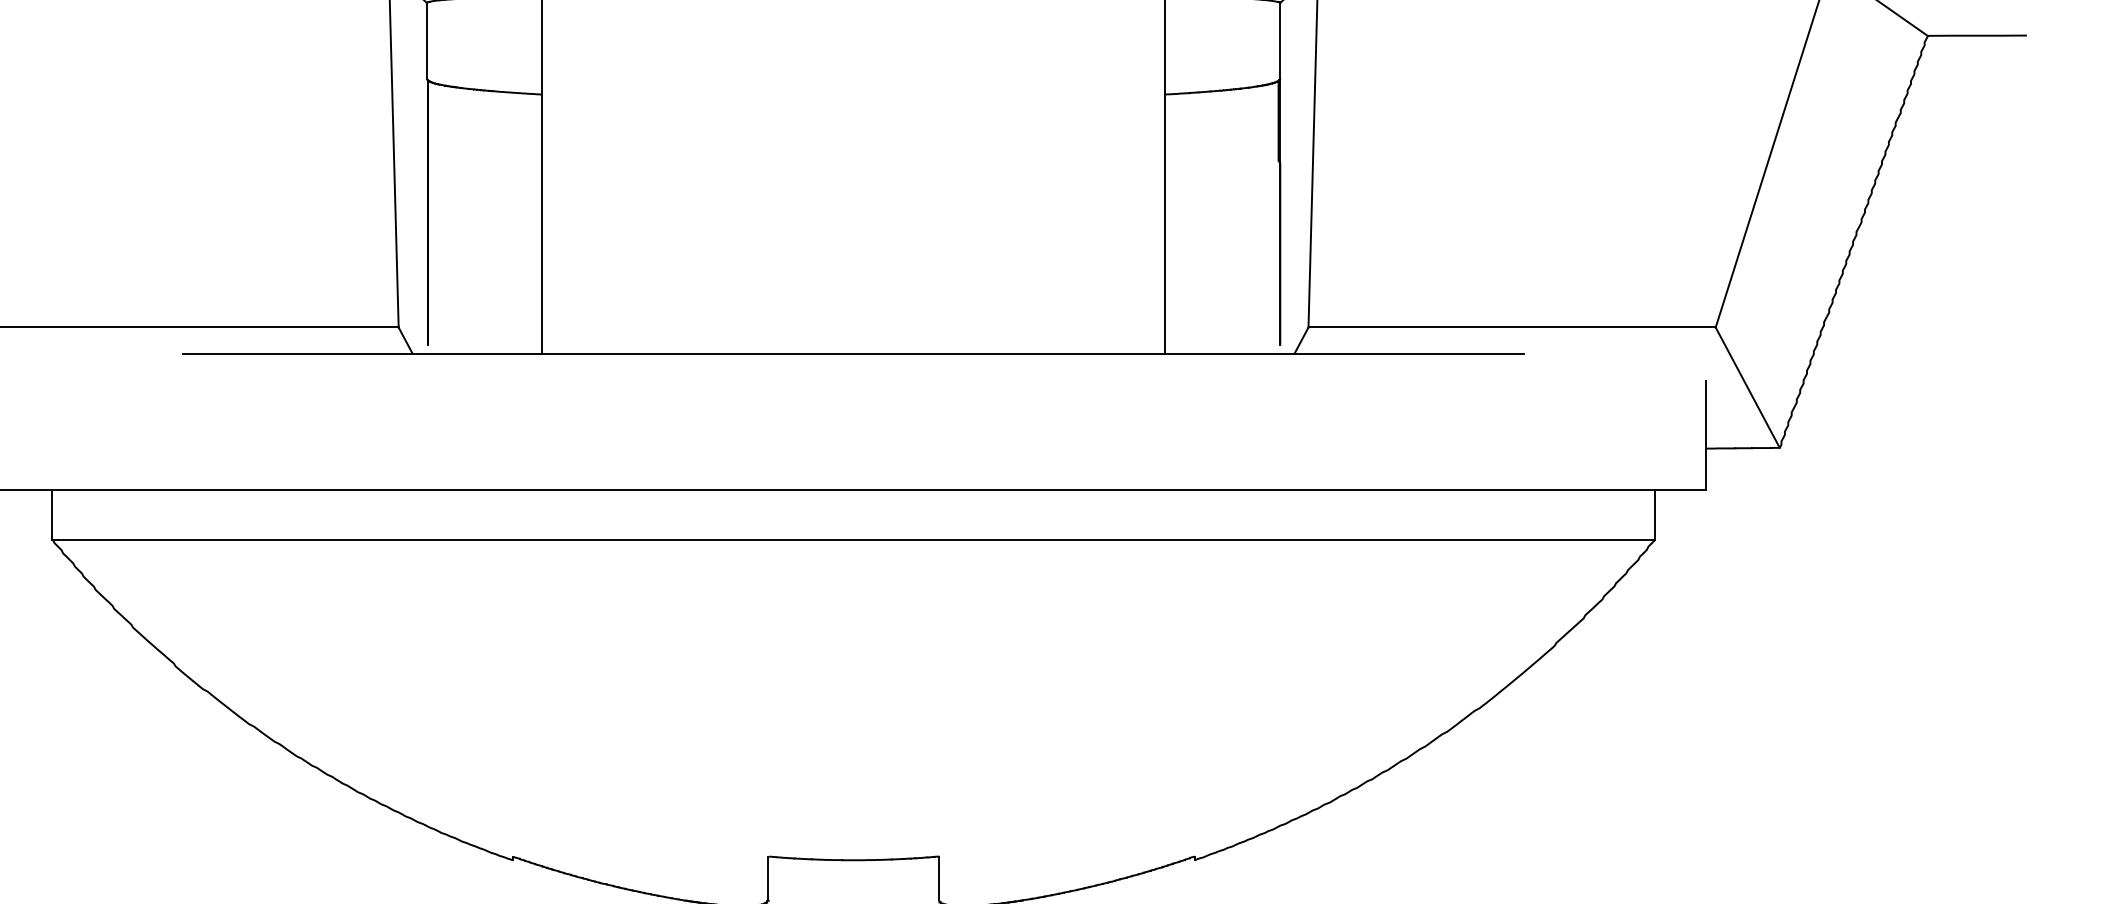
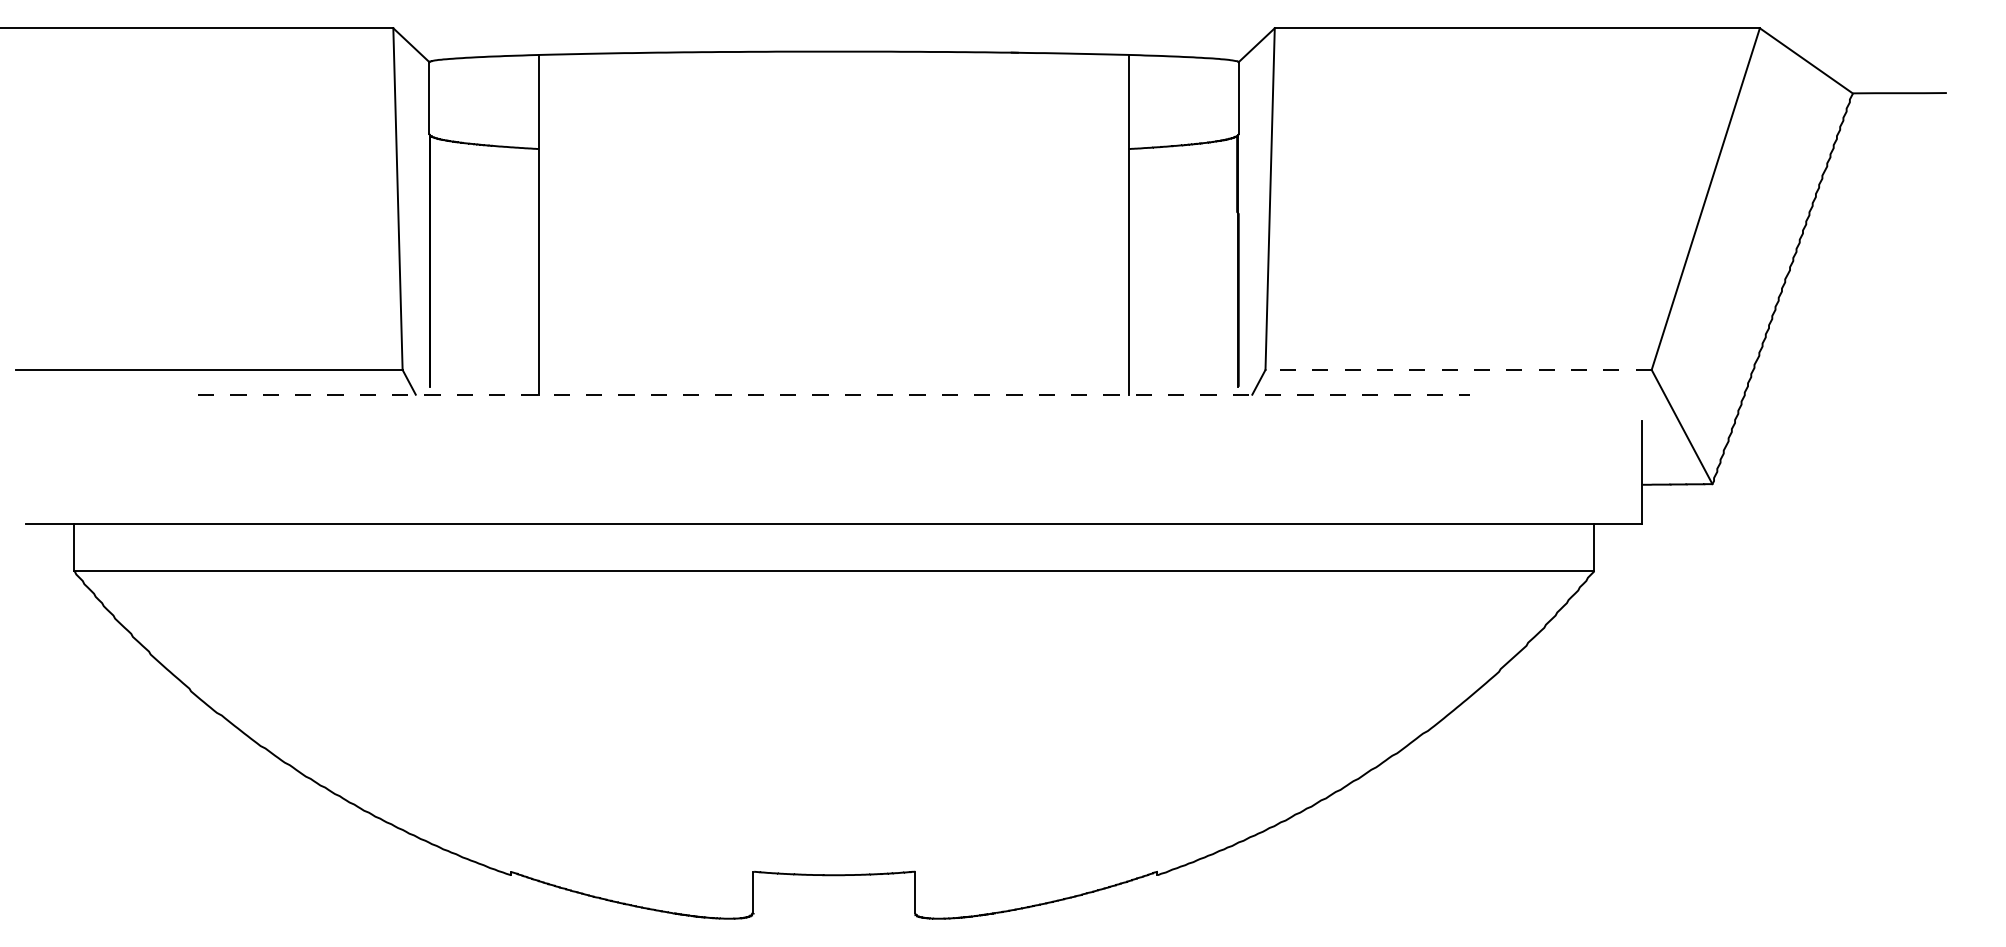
line: (1511, 327) -> (1458, 369), solid -> dashed
line: (854, 353) -> (834, 394), solid -> dashed

